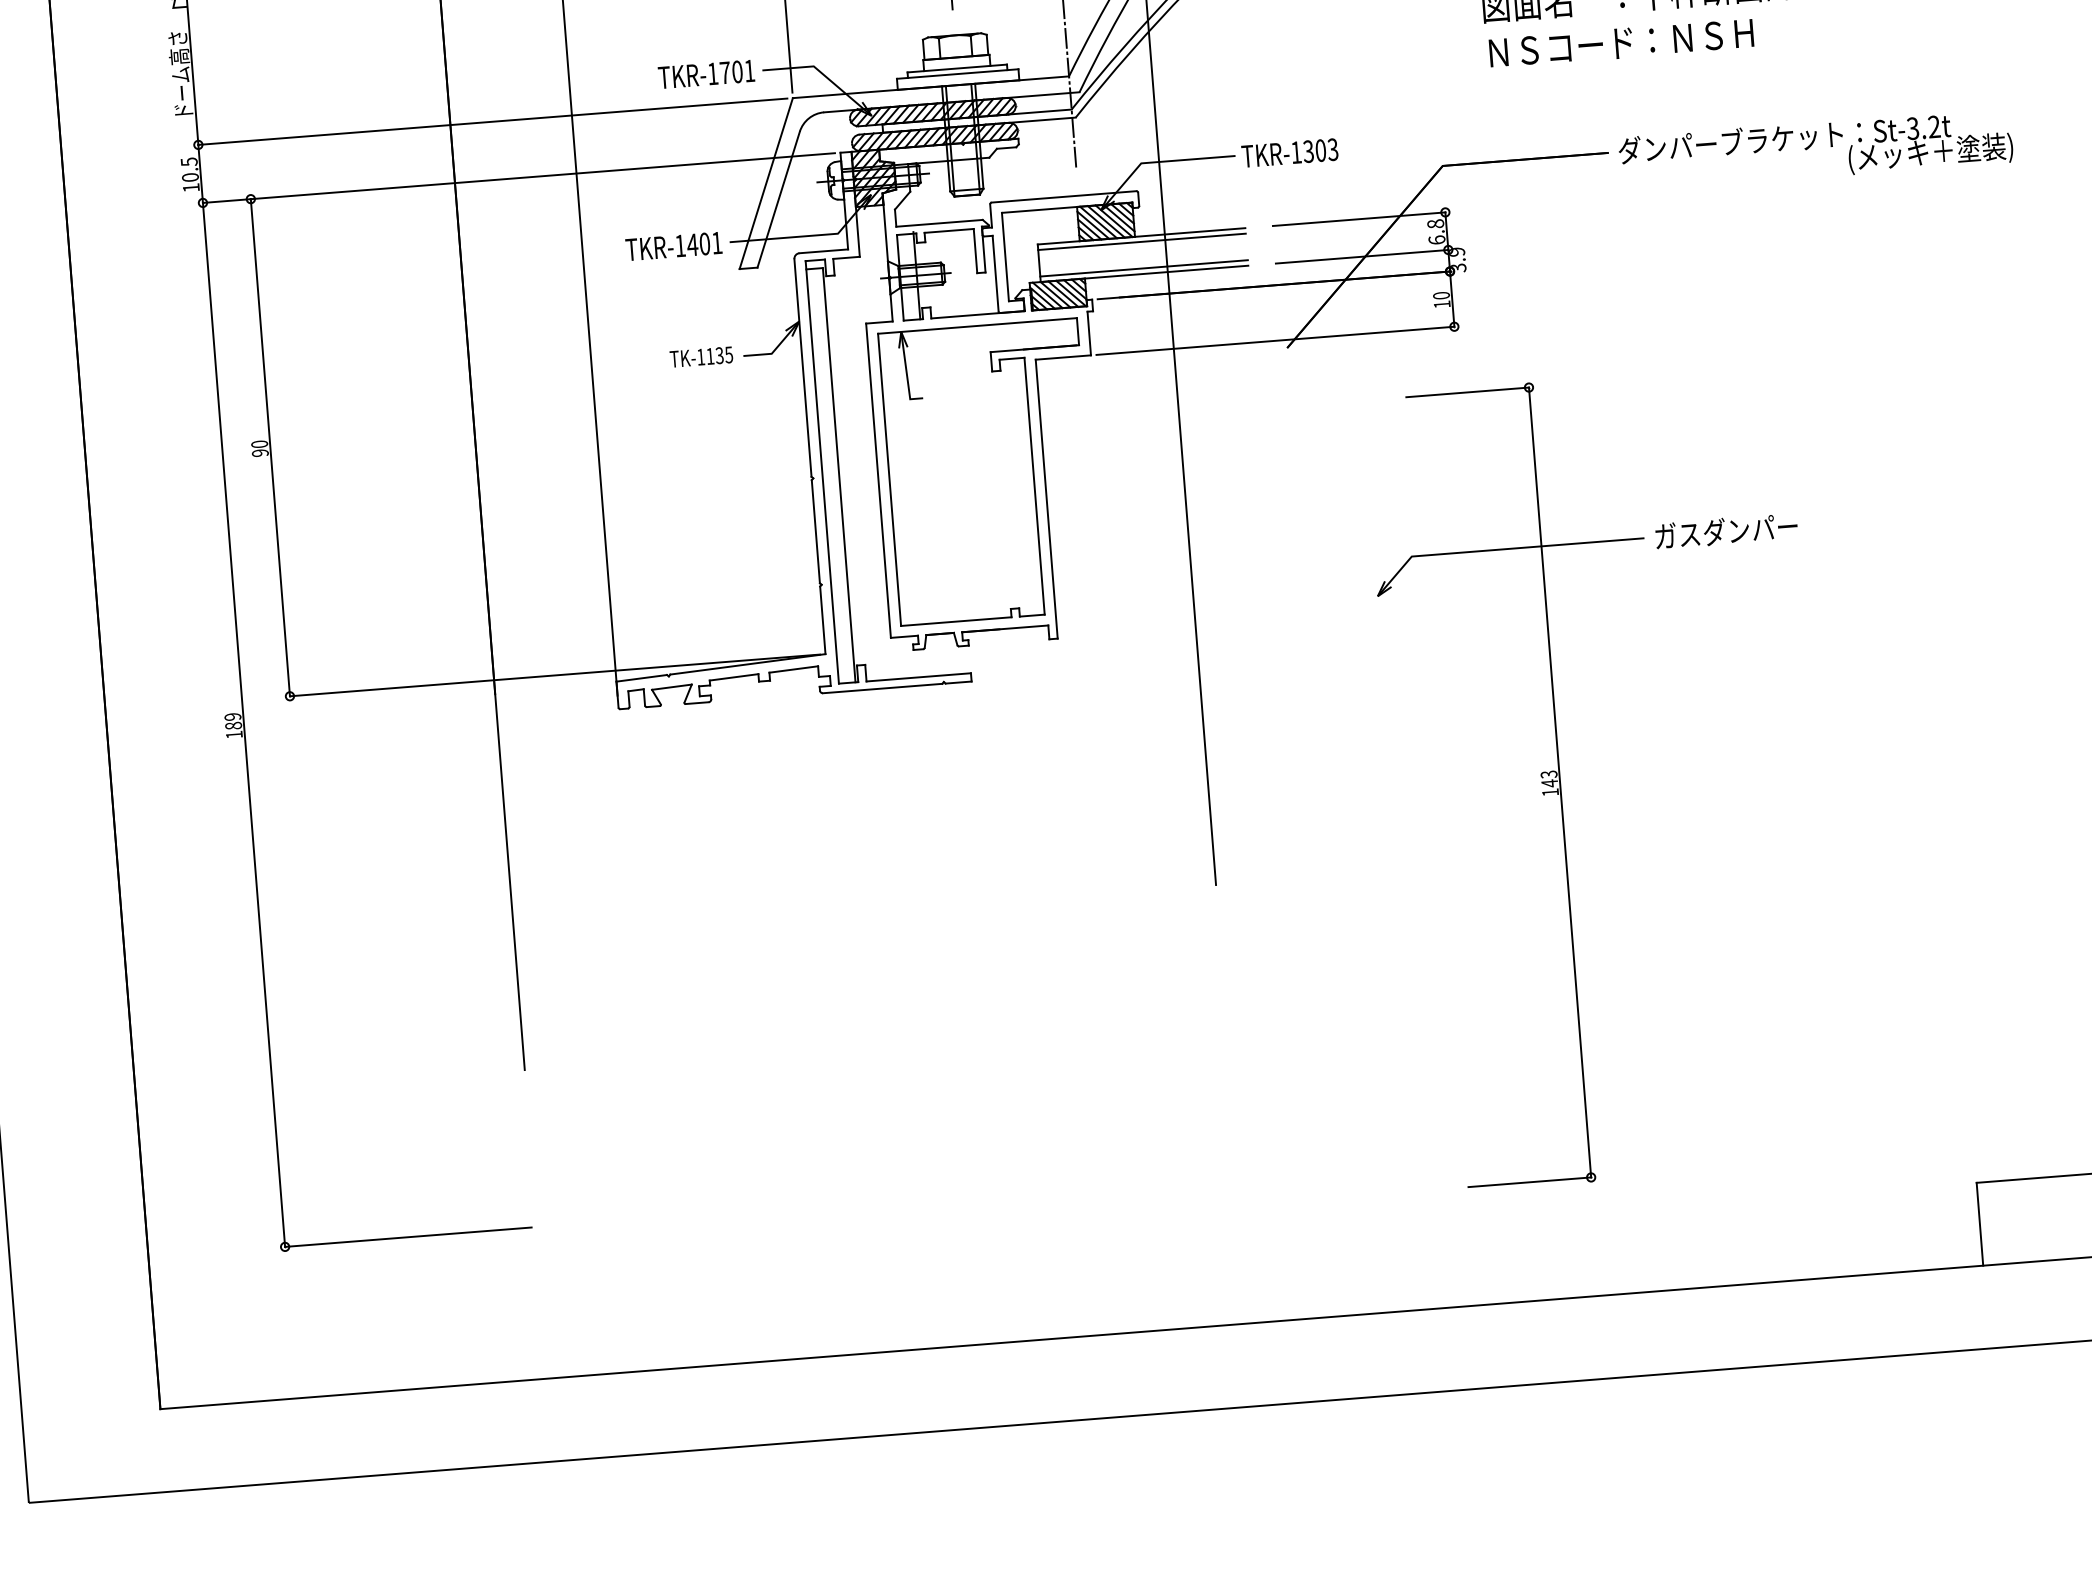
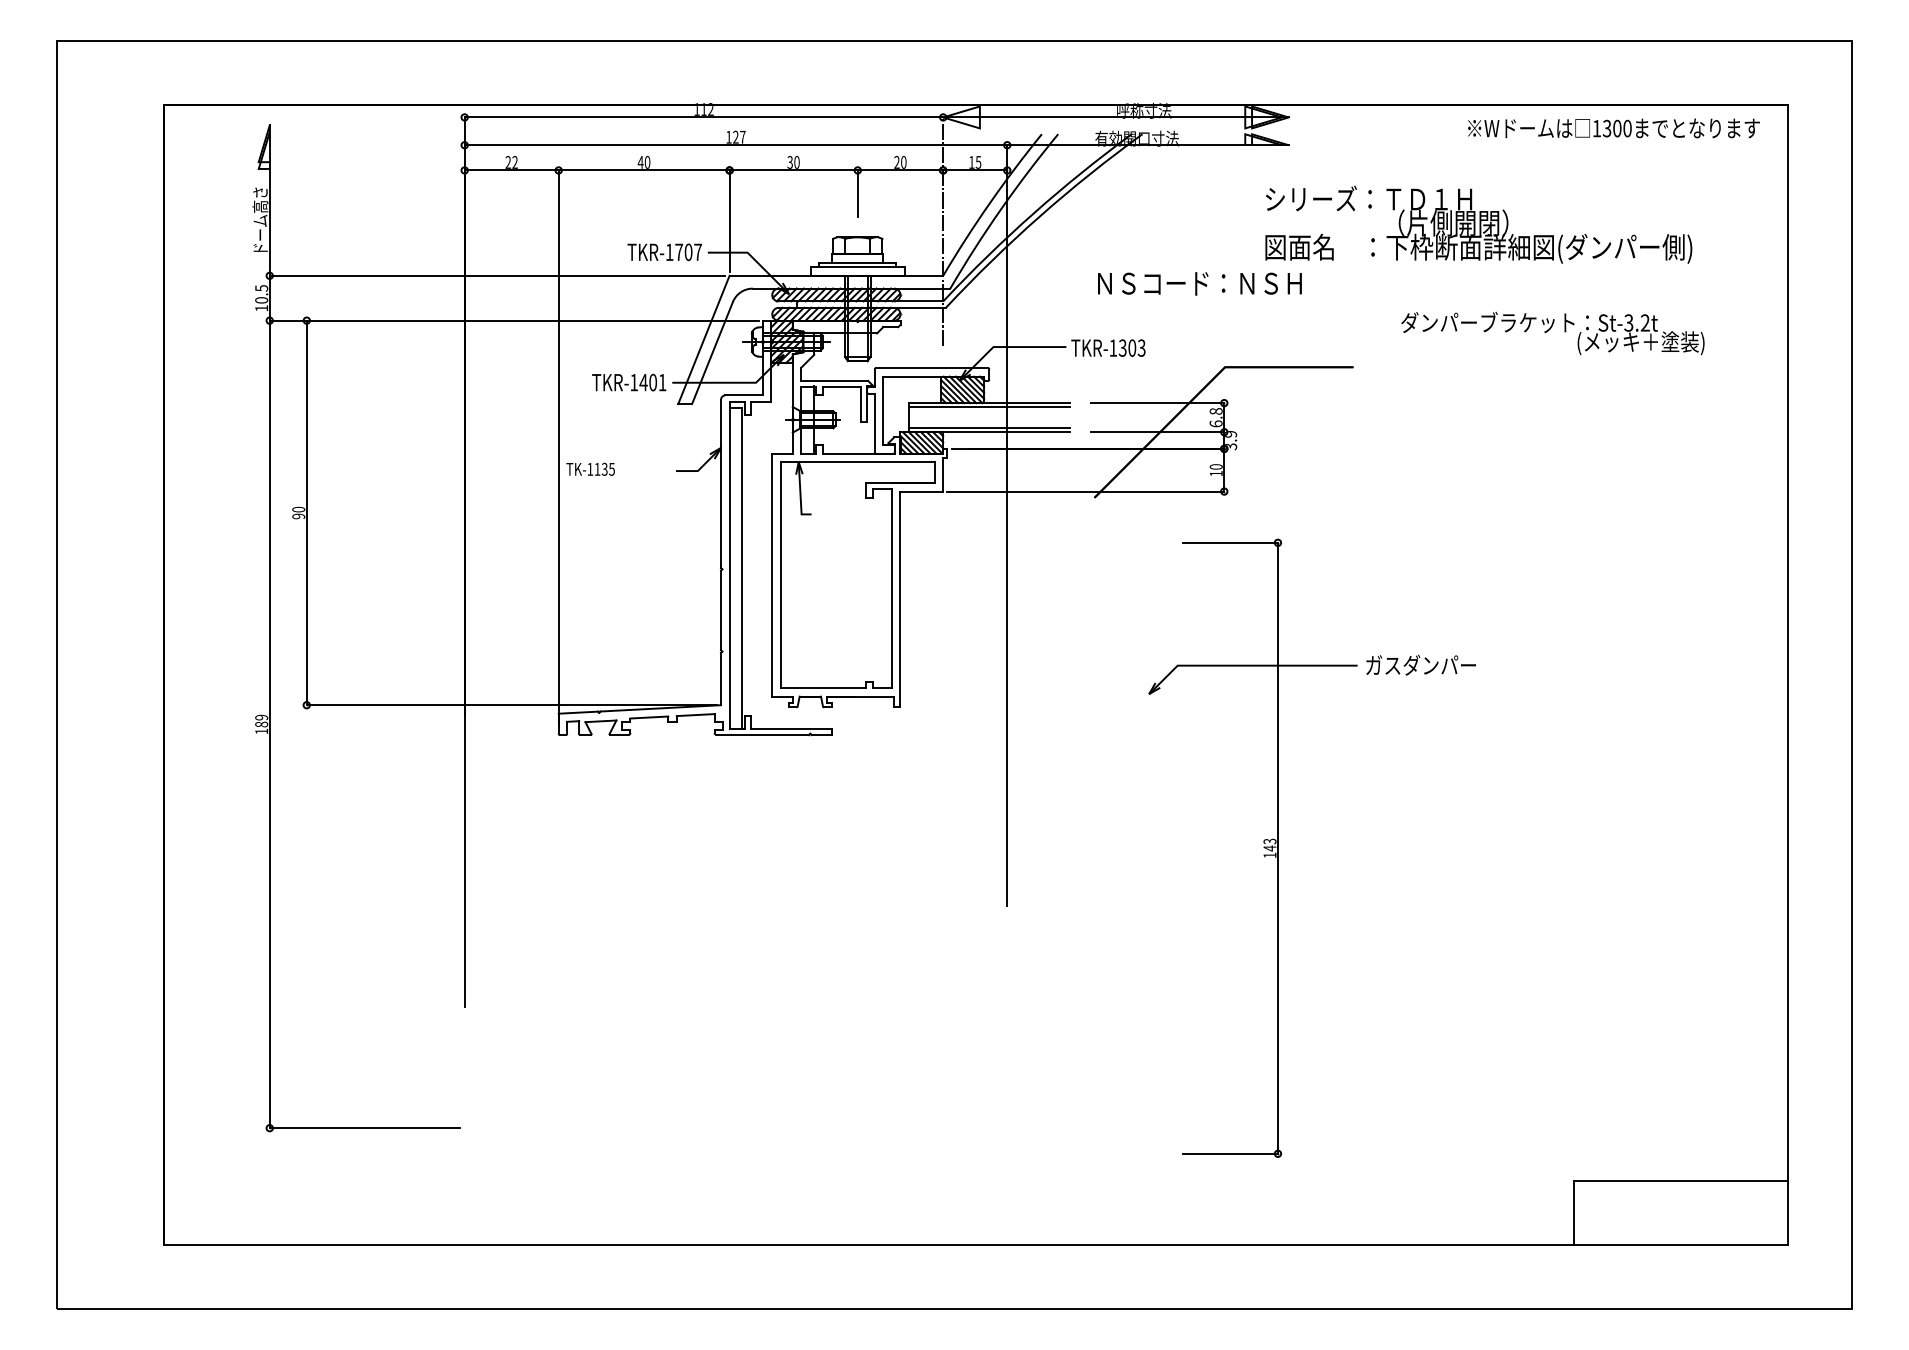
text: (1620, 42) -> (1199, 283), moved
text: (748, 69) -> (697, 251), TKR-1701 -> TKR-1707
text: (1815, 149) -> (1552, 333), moved
text: (701, 356) -> (590, 468), moved

